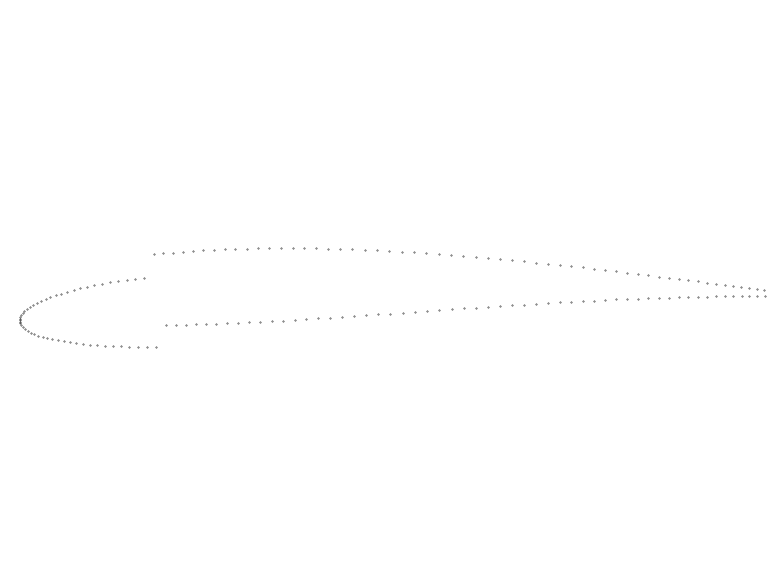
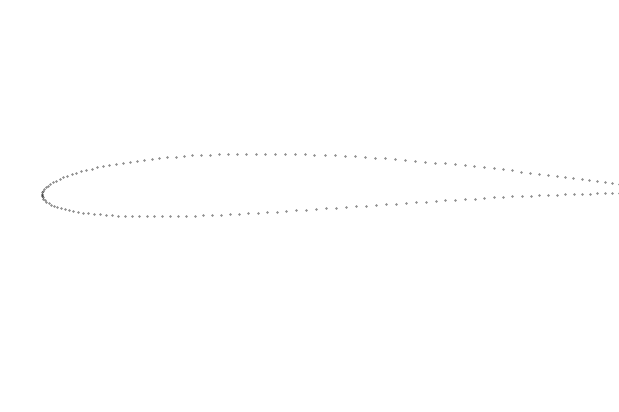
part: (87, 288) -> (97, 168), moved

